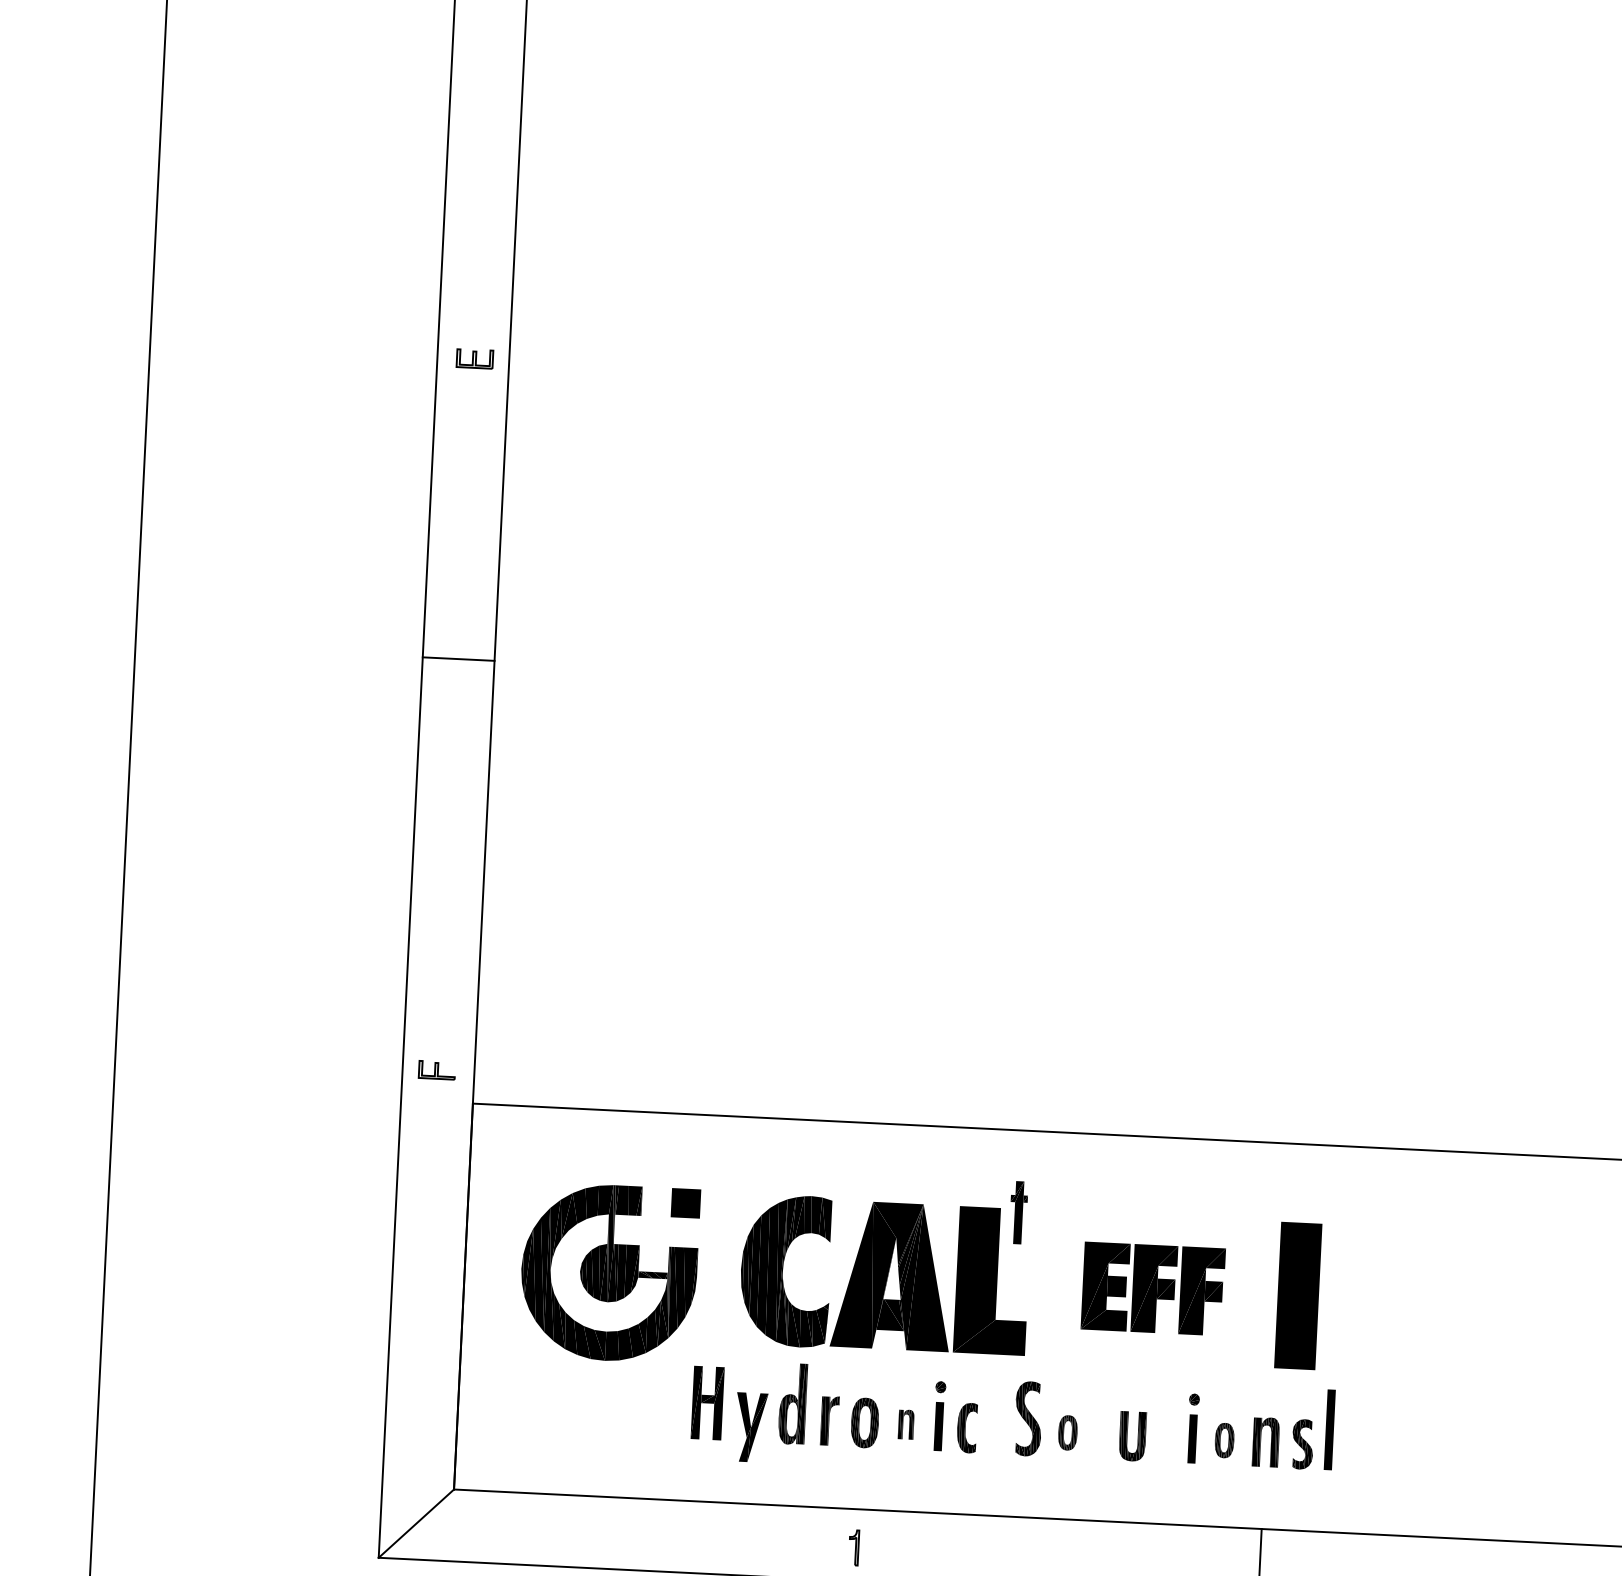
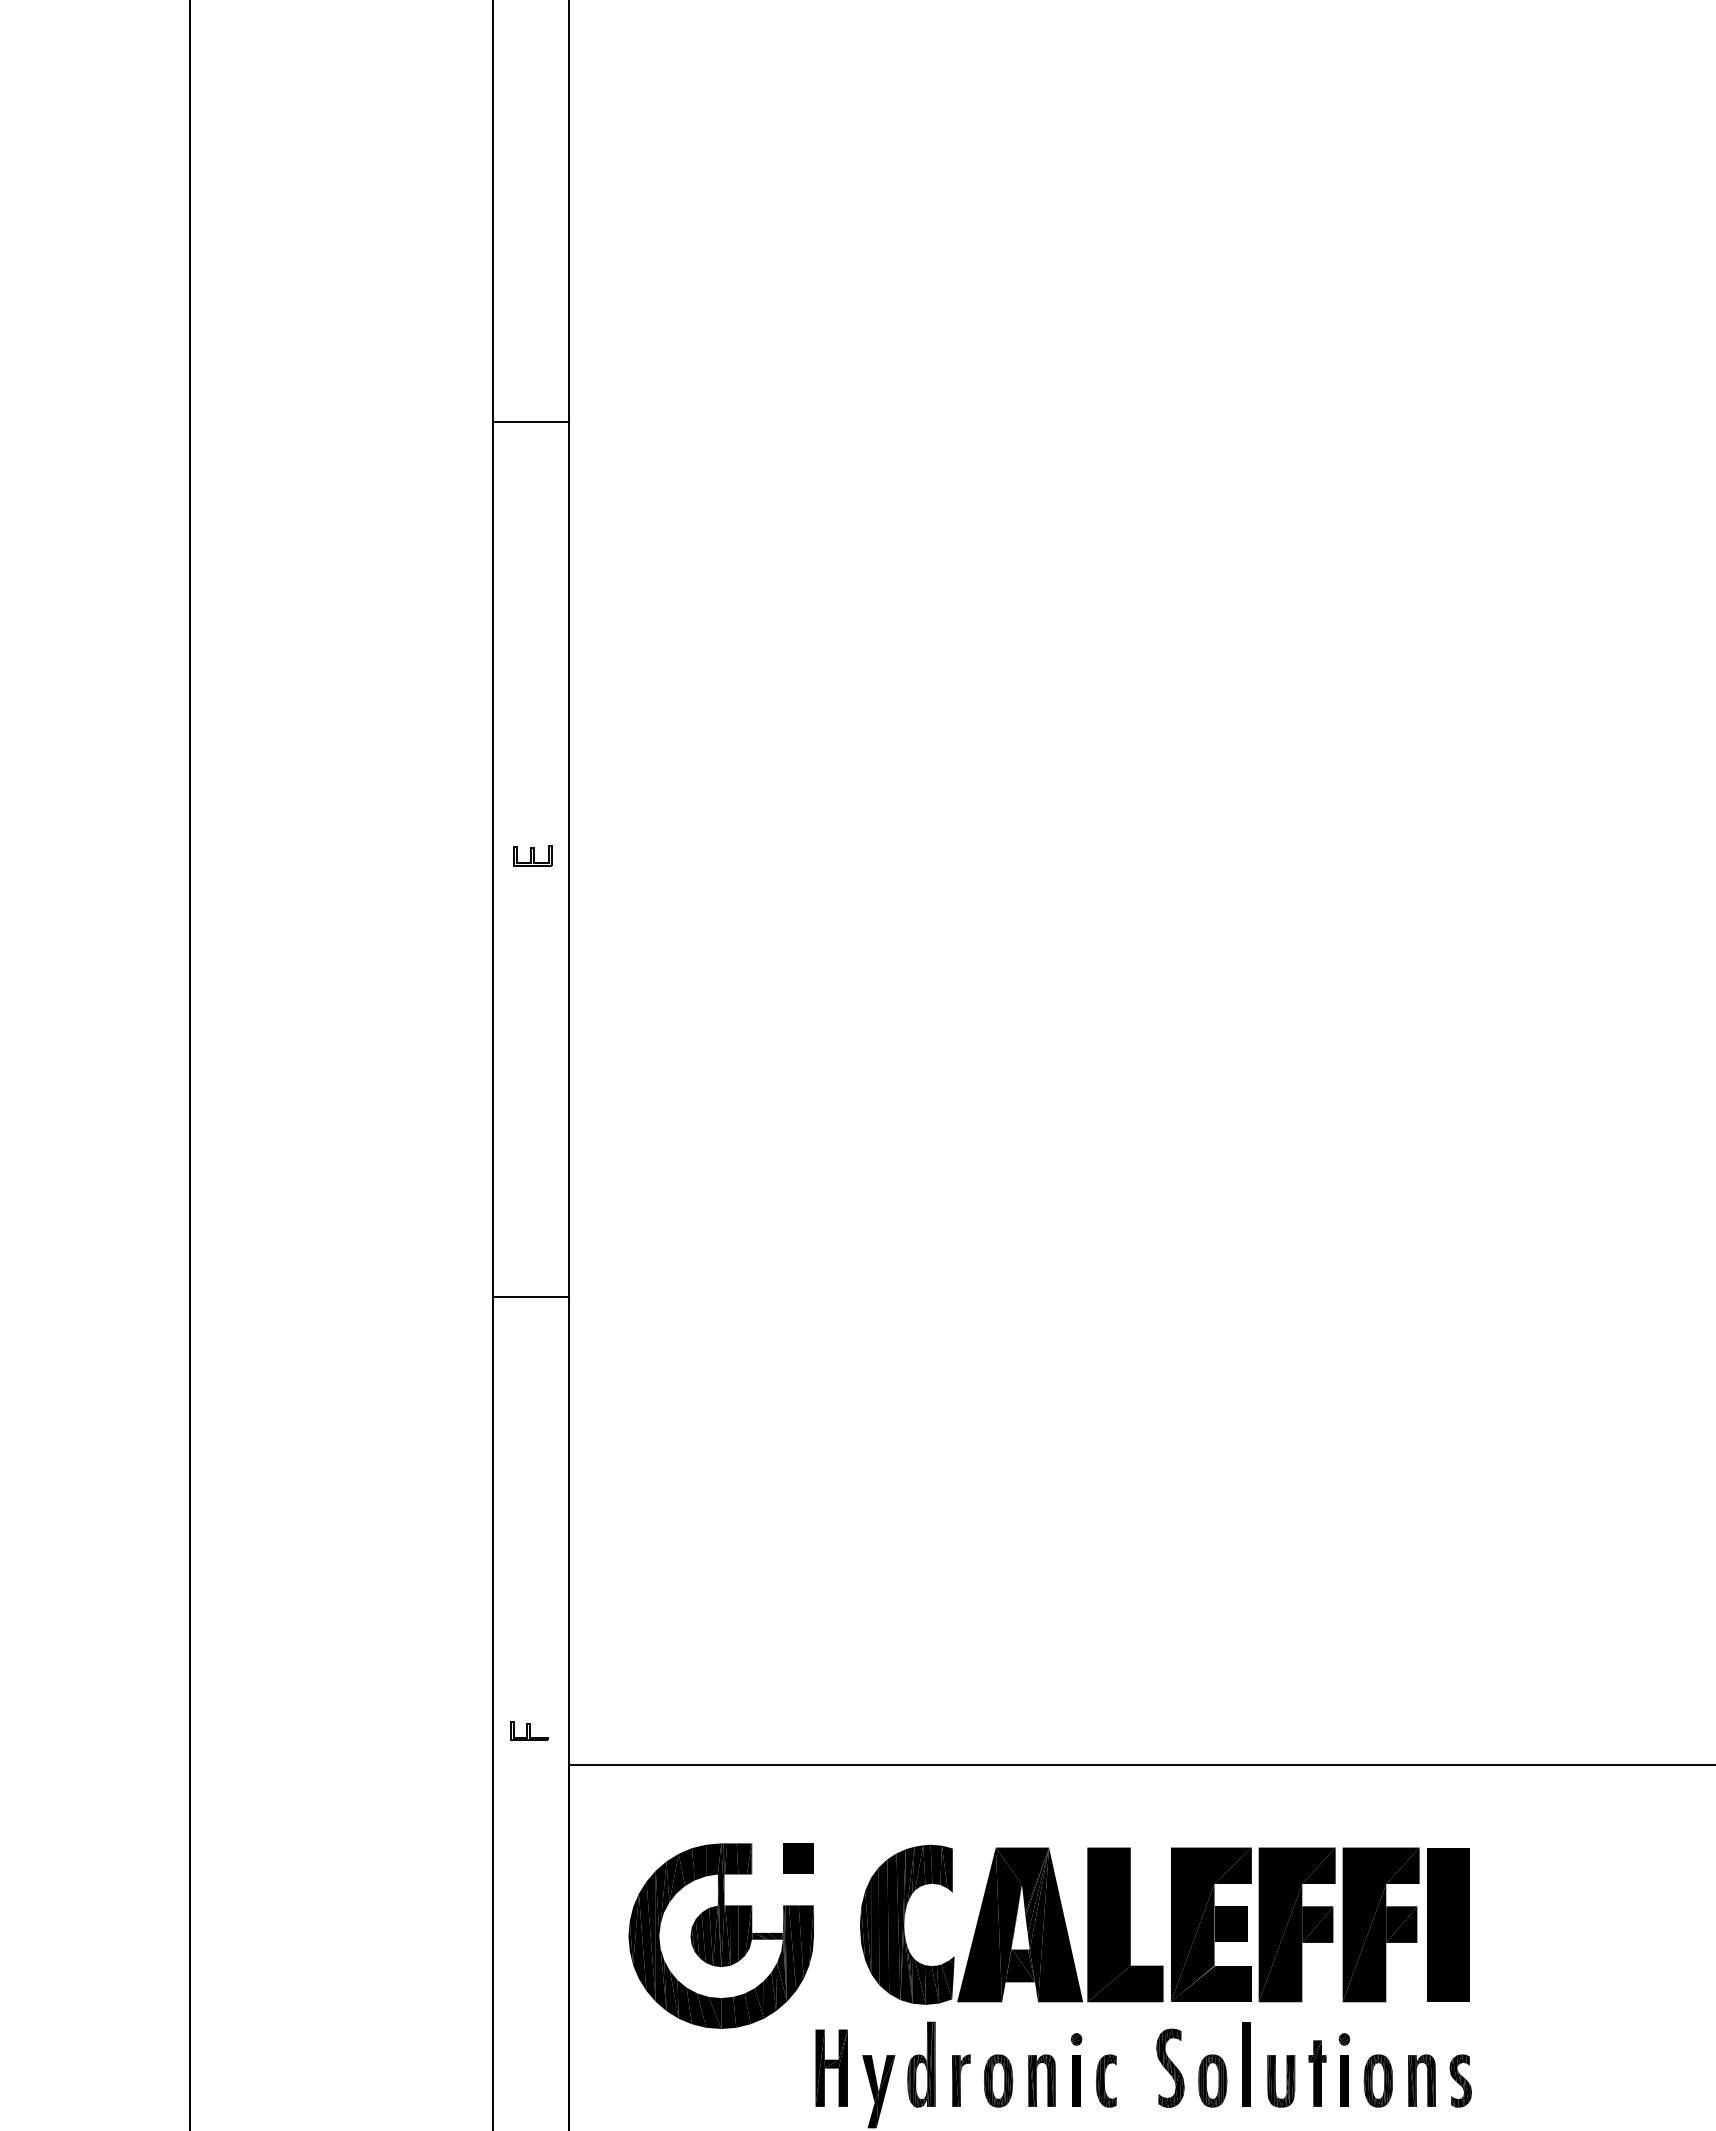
part: (474, 358) -> (532, 855), moved
part: (1018, 1212) -> (1317, 2073), moved
part: (1153, 1288) -> (1295, 1924), size x1.67
part: (905, 1424) -> (1041, 2080), size x1.67
part: (1329, 1430) -> (1246, 2064), moved
part: (1067, 1432) -> (1212, 2080), size x1.43
part: (1223, 1440) -> (1377, 2080), size x1.43

